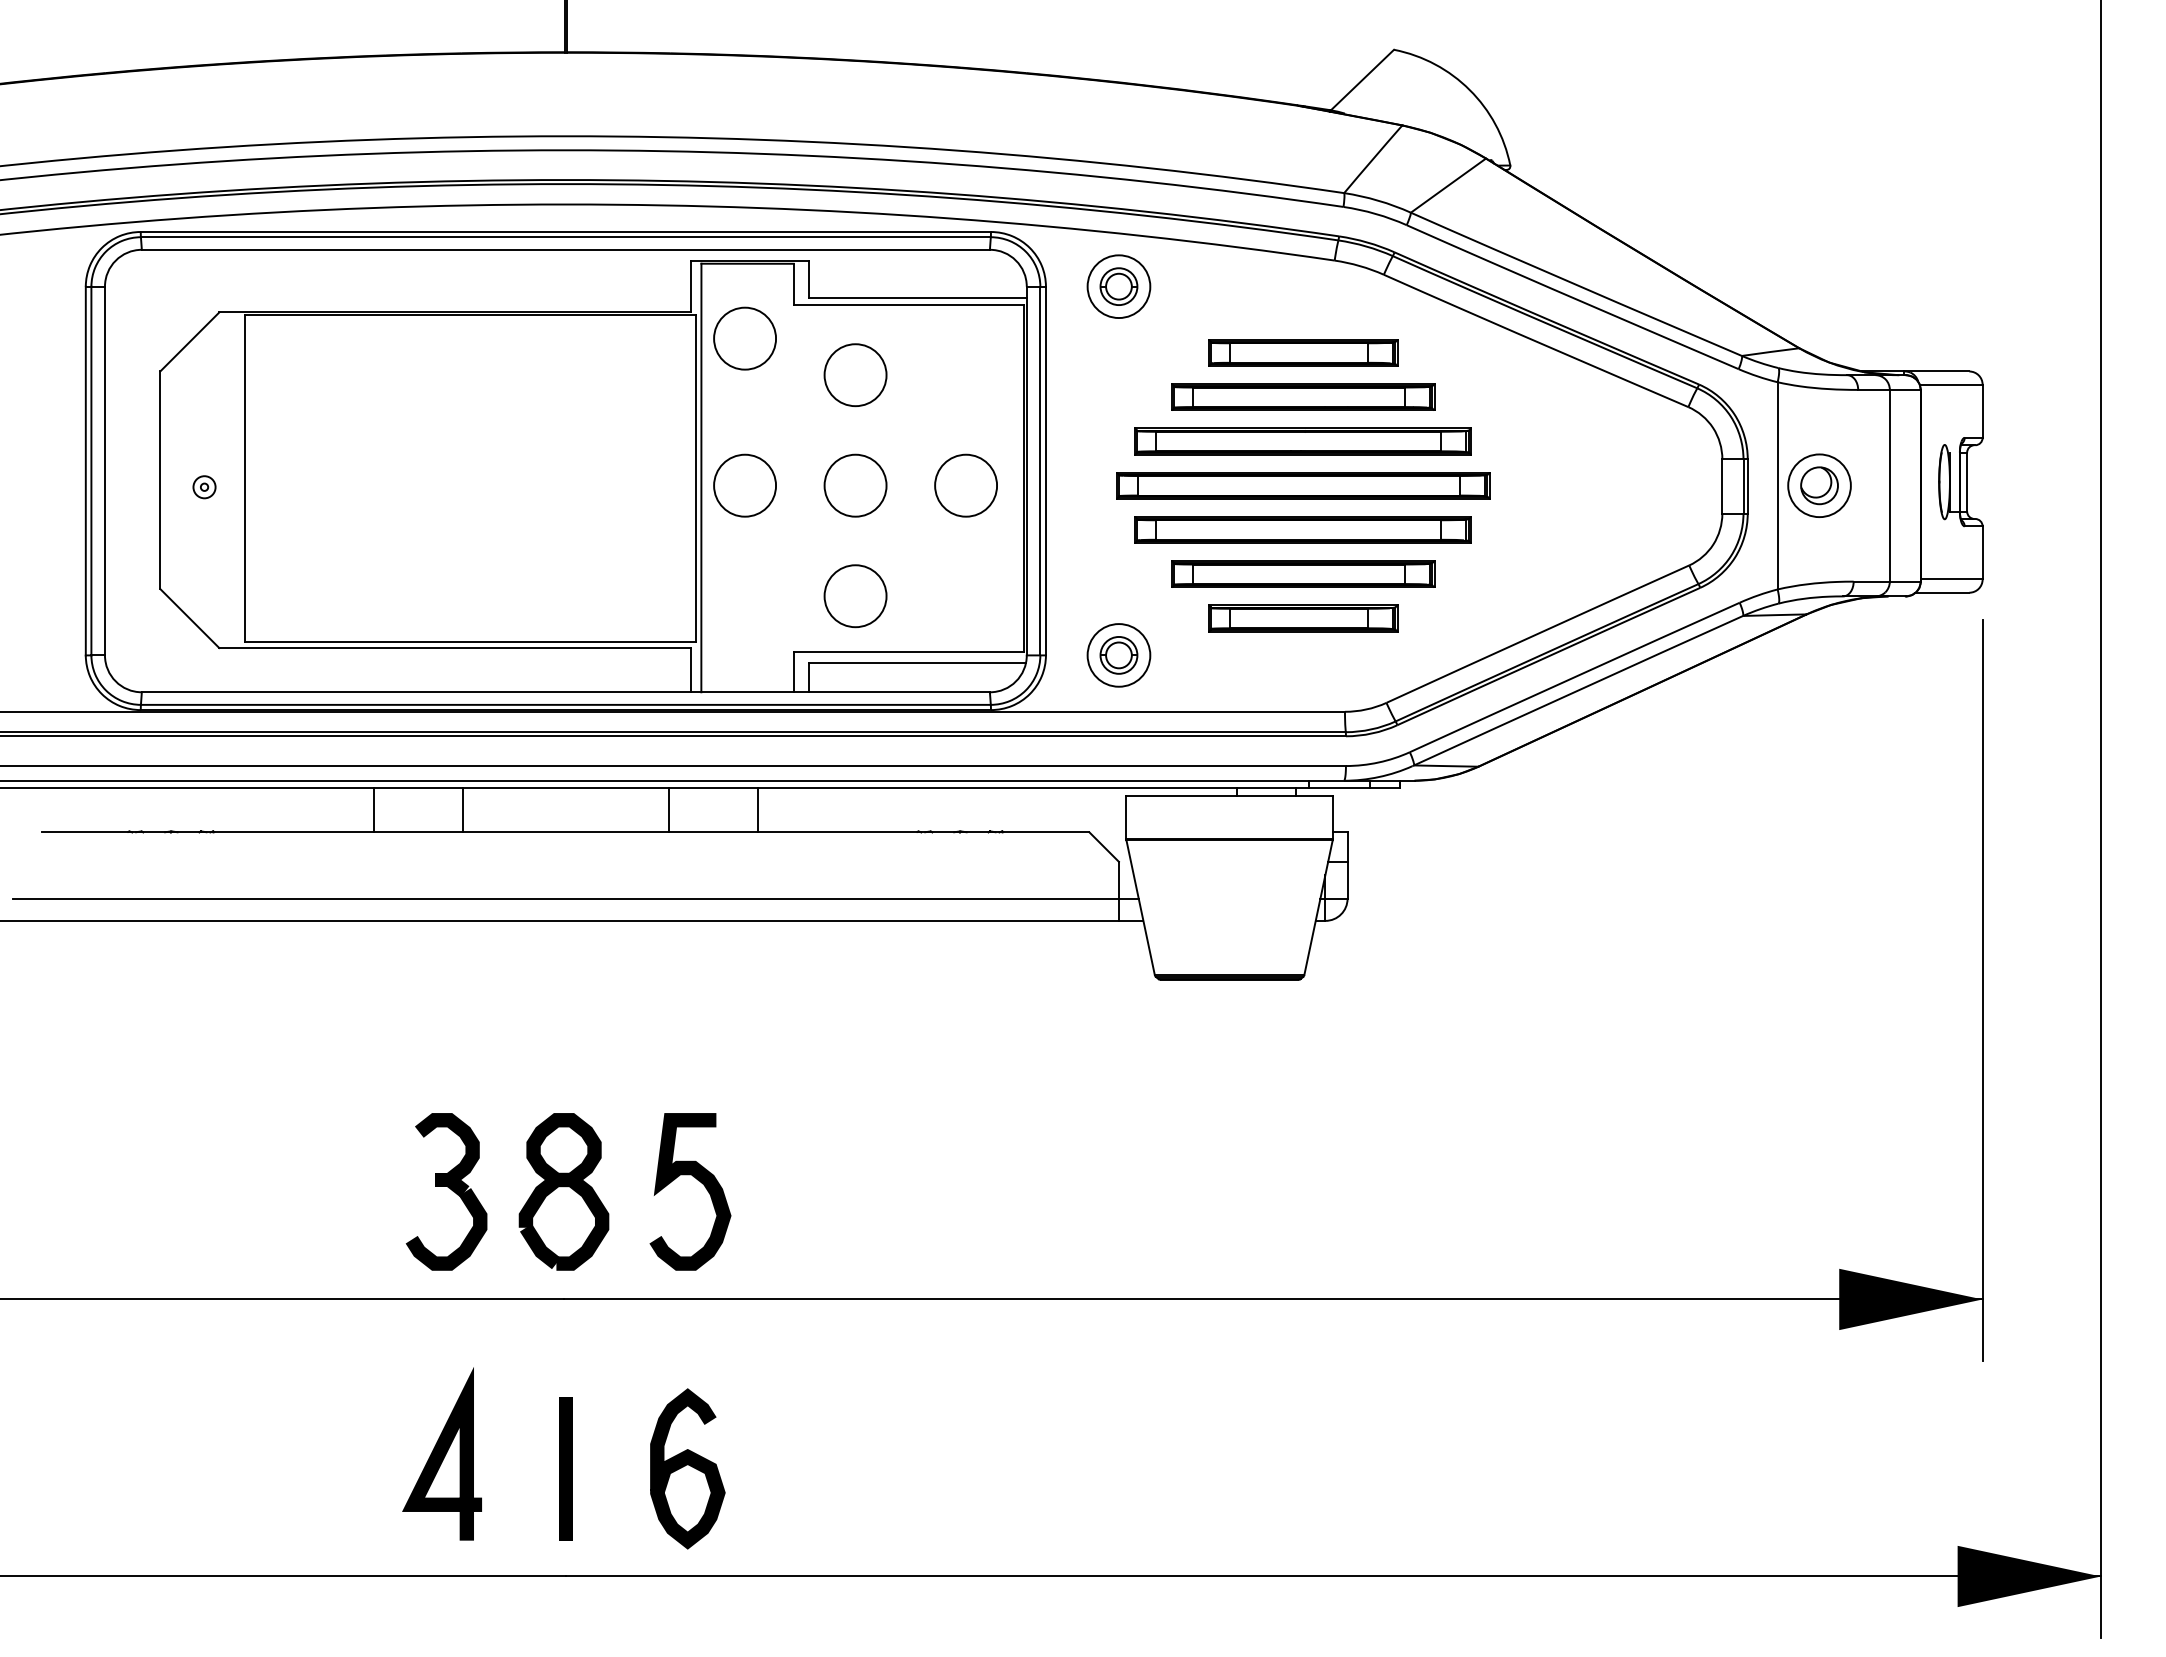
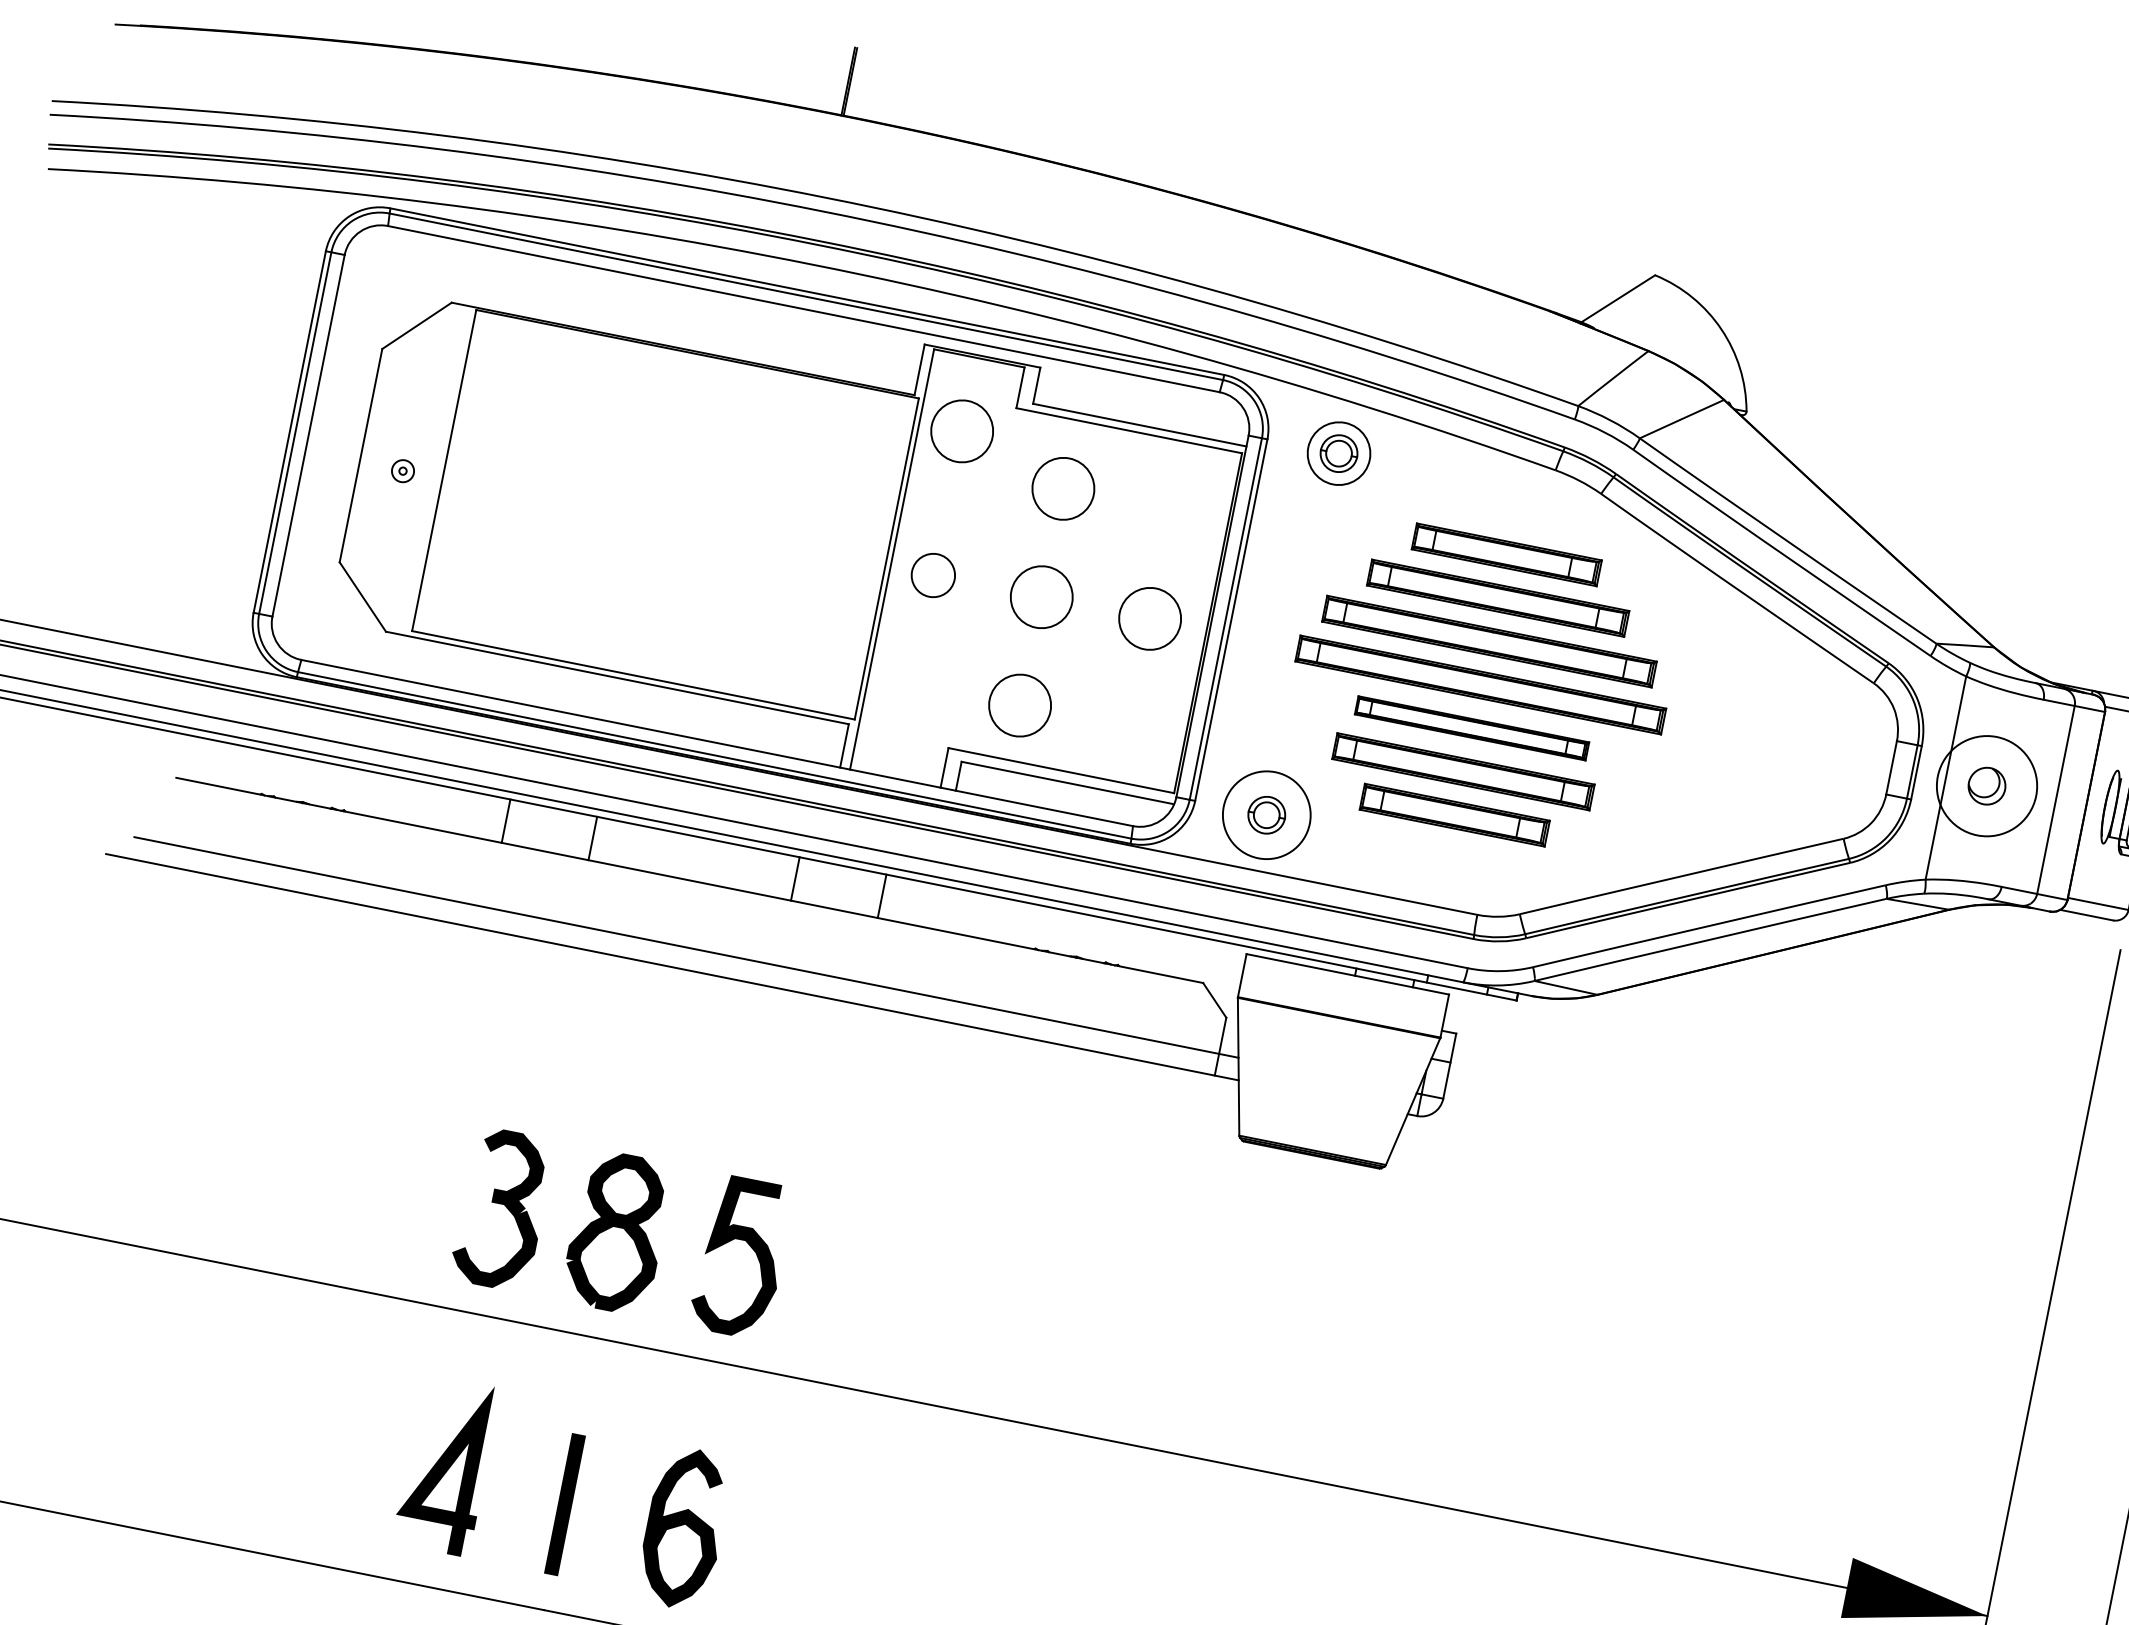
circle: (744, 485) -> (932, 575), size x0.7
circle: (1819, 485) -> (1987, 785), size x1.6
part: (1302, 529) -> (1471, 727), size x0.7
circle: (1118, 655) -> (1266, 815), size x1.4

